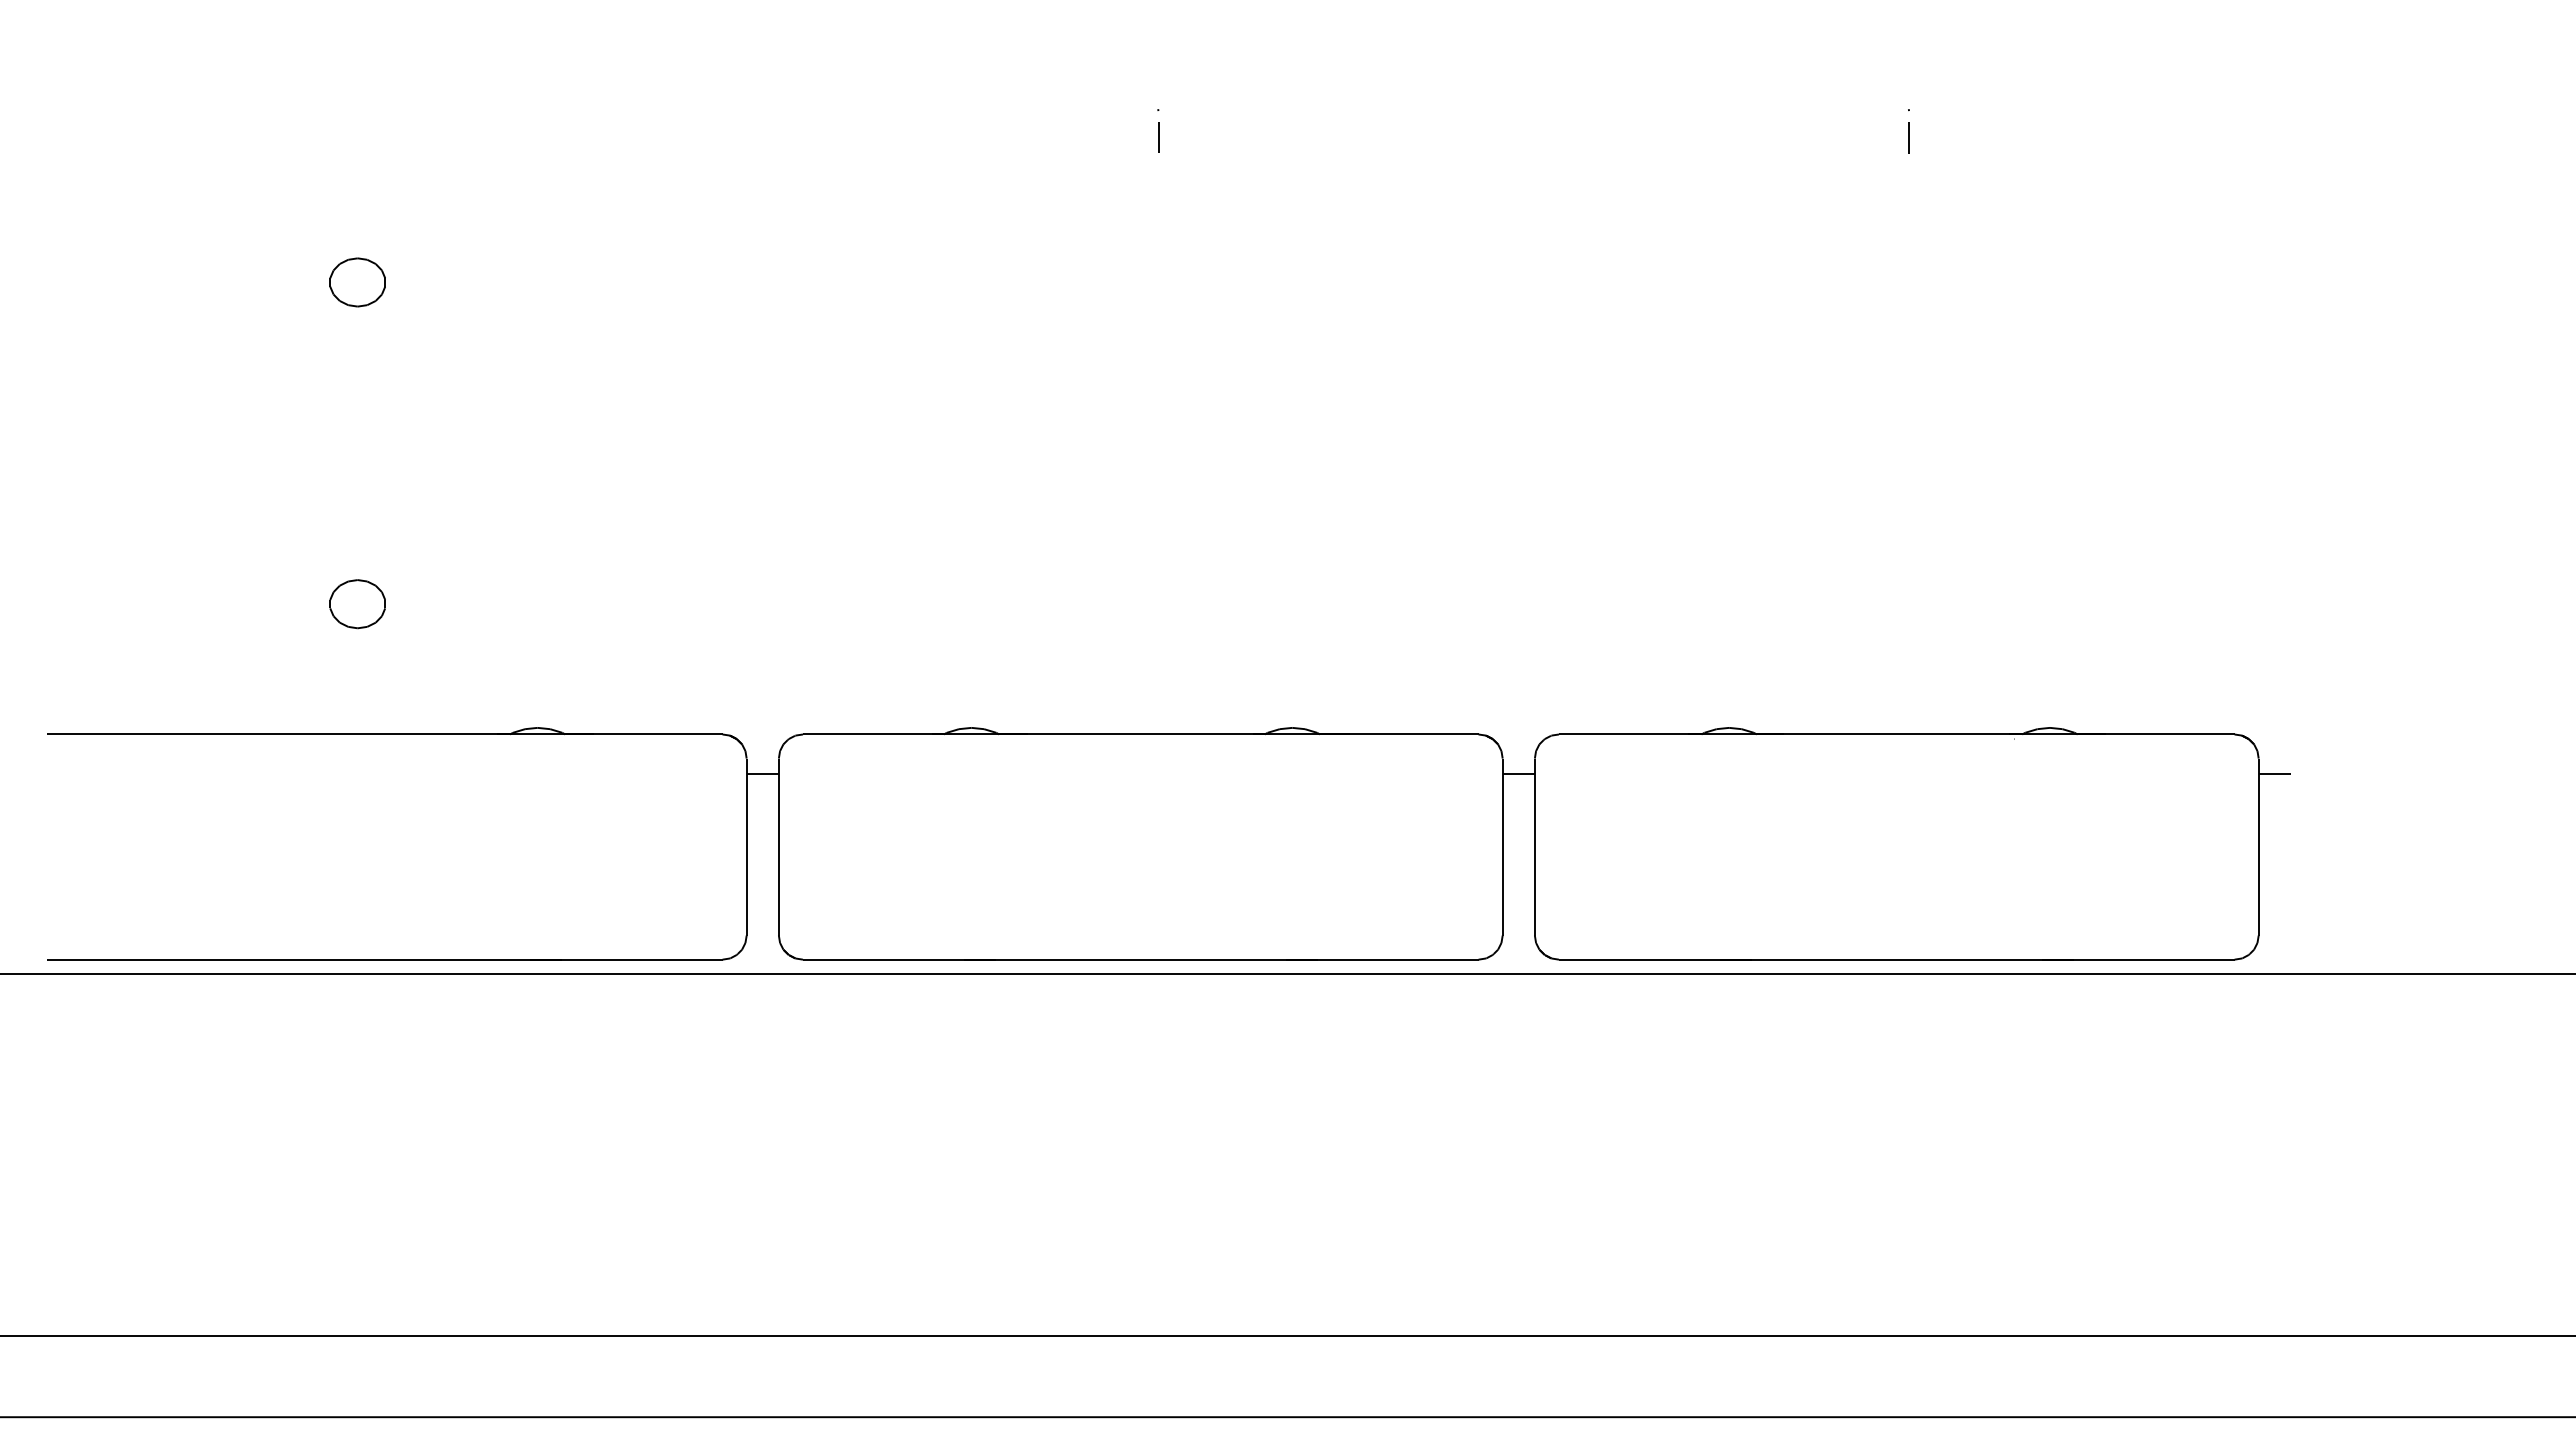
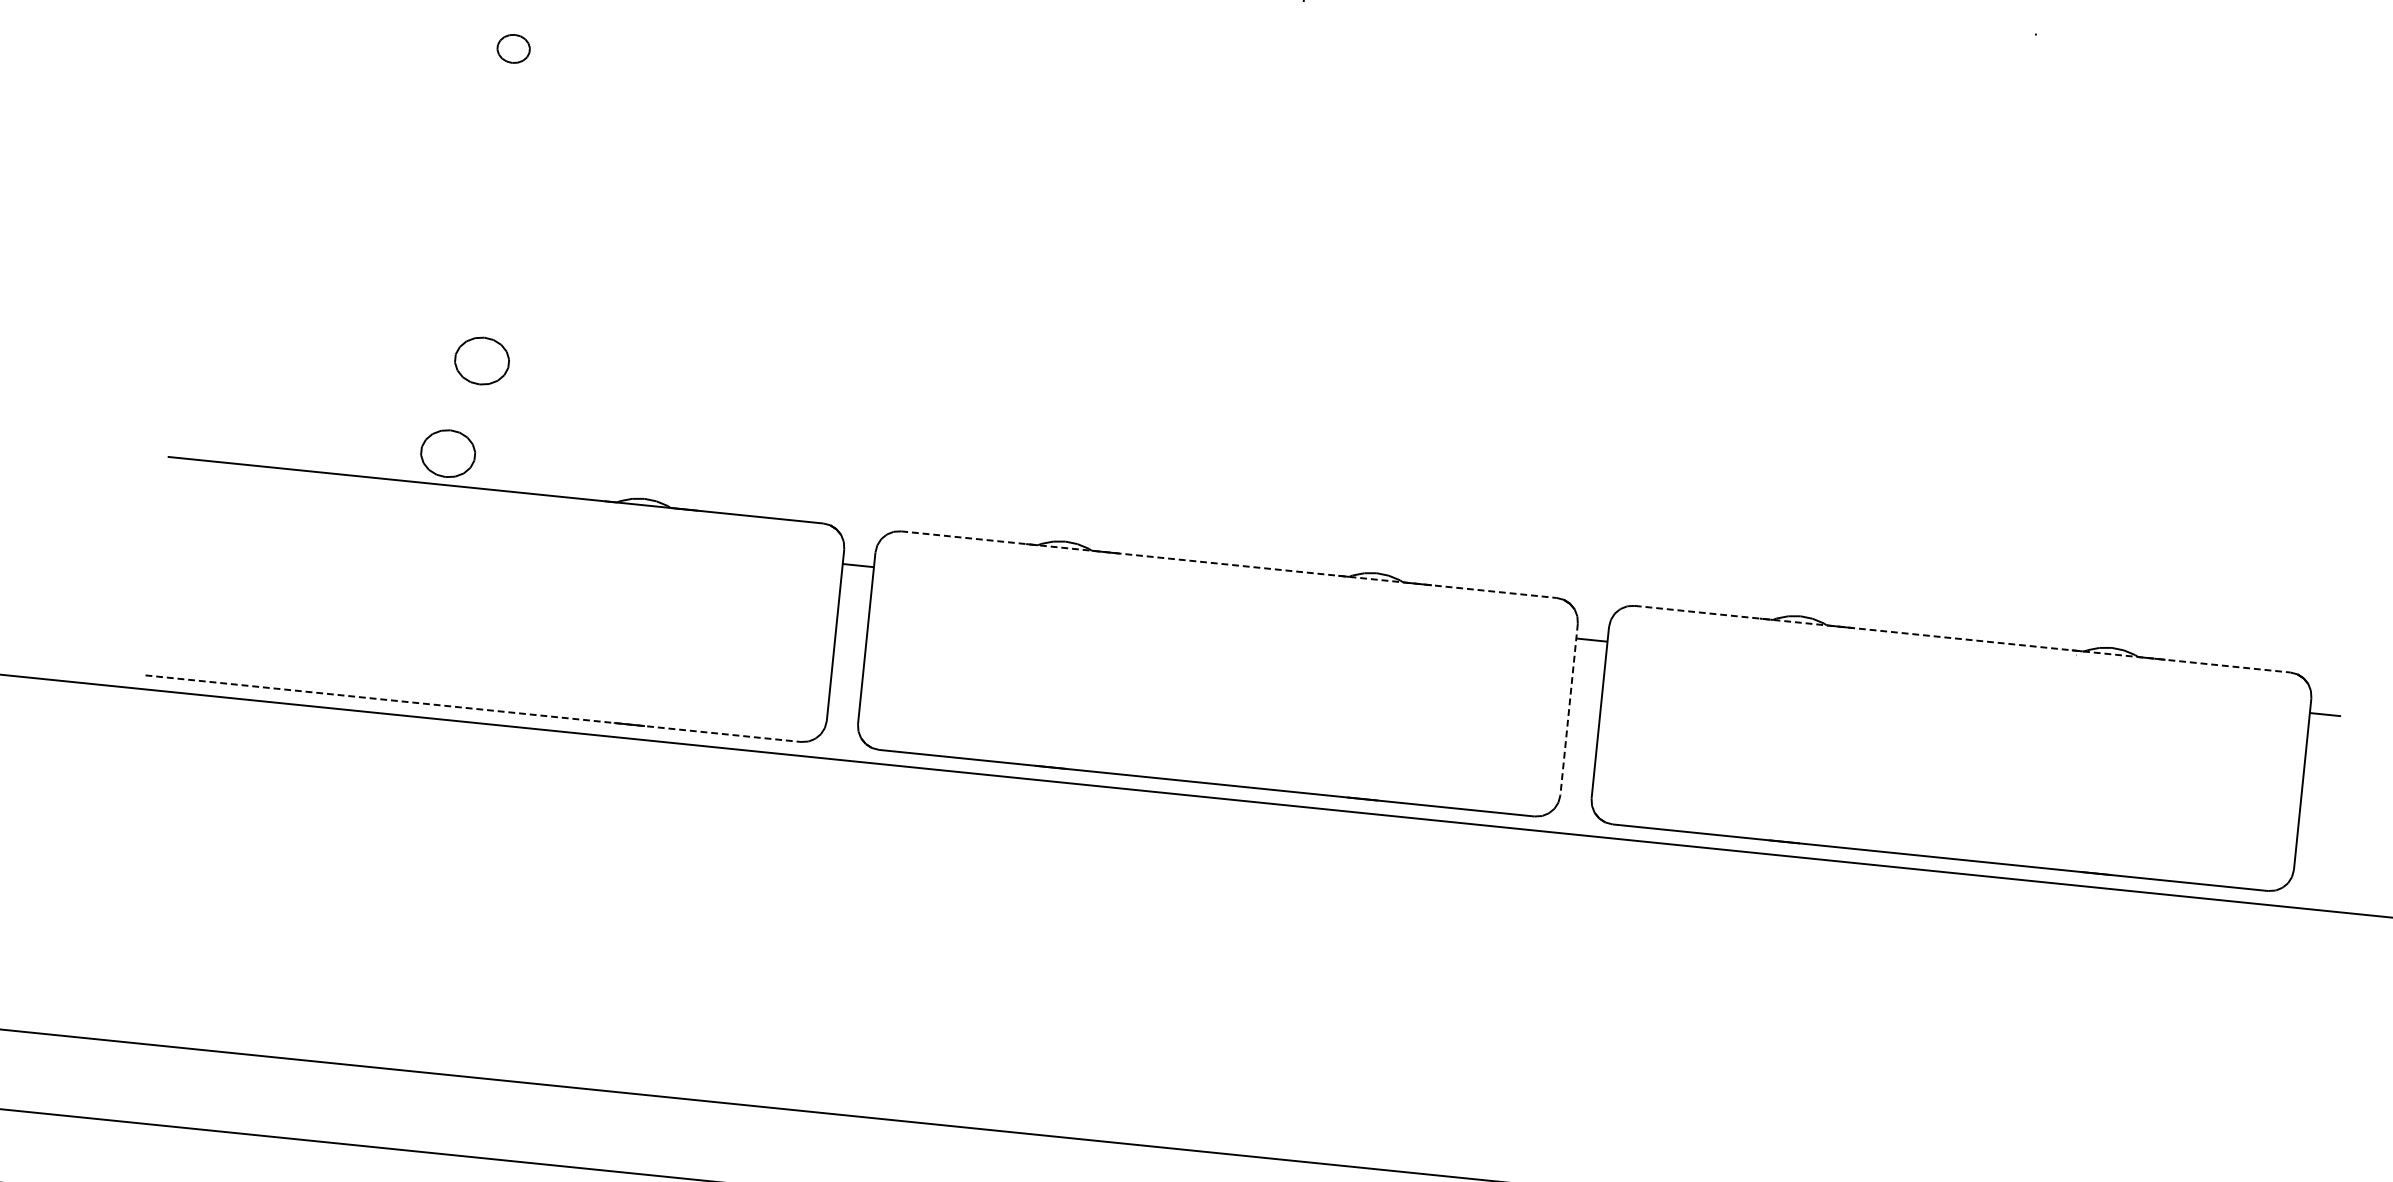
line: (1908, 137) -> (2032, 61), removed
part: (357, 282) -> (513, 48), size x0.6
part: (332, 702) -> (447, 453), added
line: (1140, 734) -> (1228, 564), solid -> dashed
line: (1896, 734) -> (1962, 639), solid -> dashed
line: (1502, 847) -> (1568, 710), solid -> dashed
line: (384, 959) -> (473, 708), solid -> dashed

